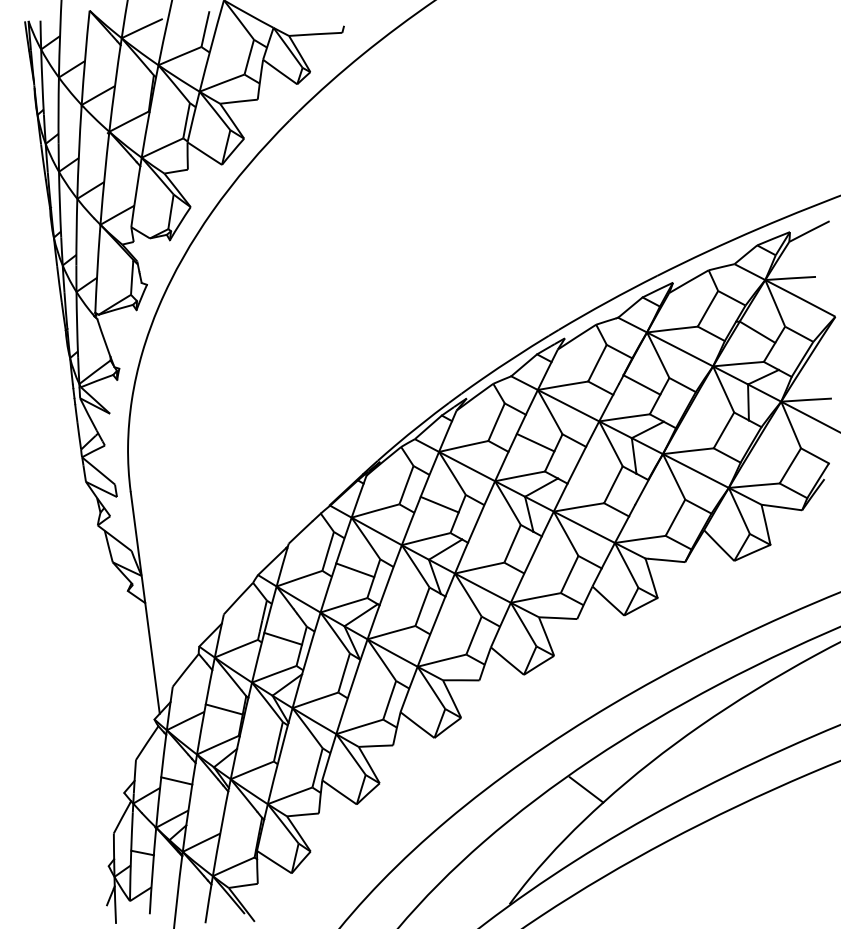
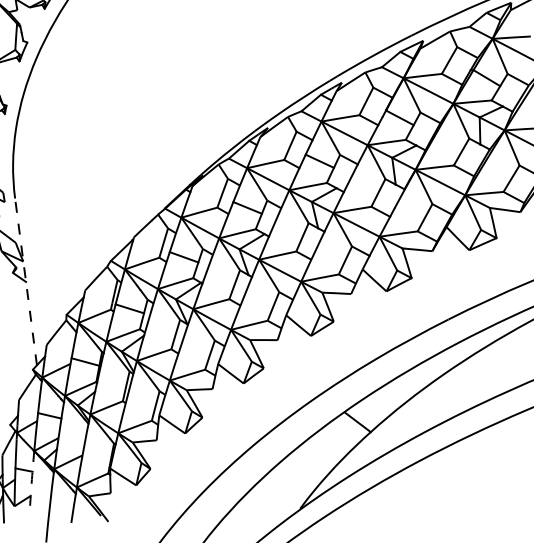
line: (145, 603) -> (26, 282), solid -> dashed
arc: (152, 870) -> (31, 483), solid -> dashed

